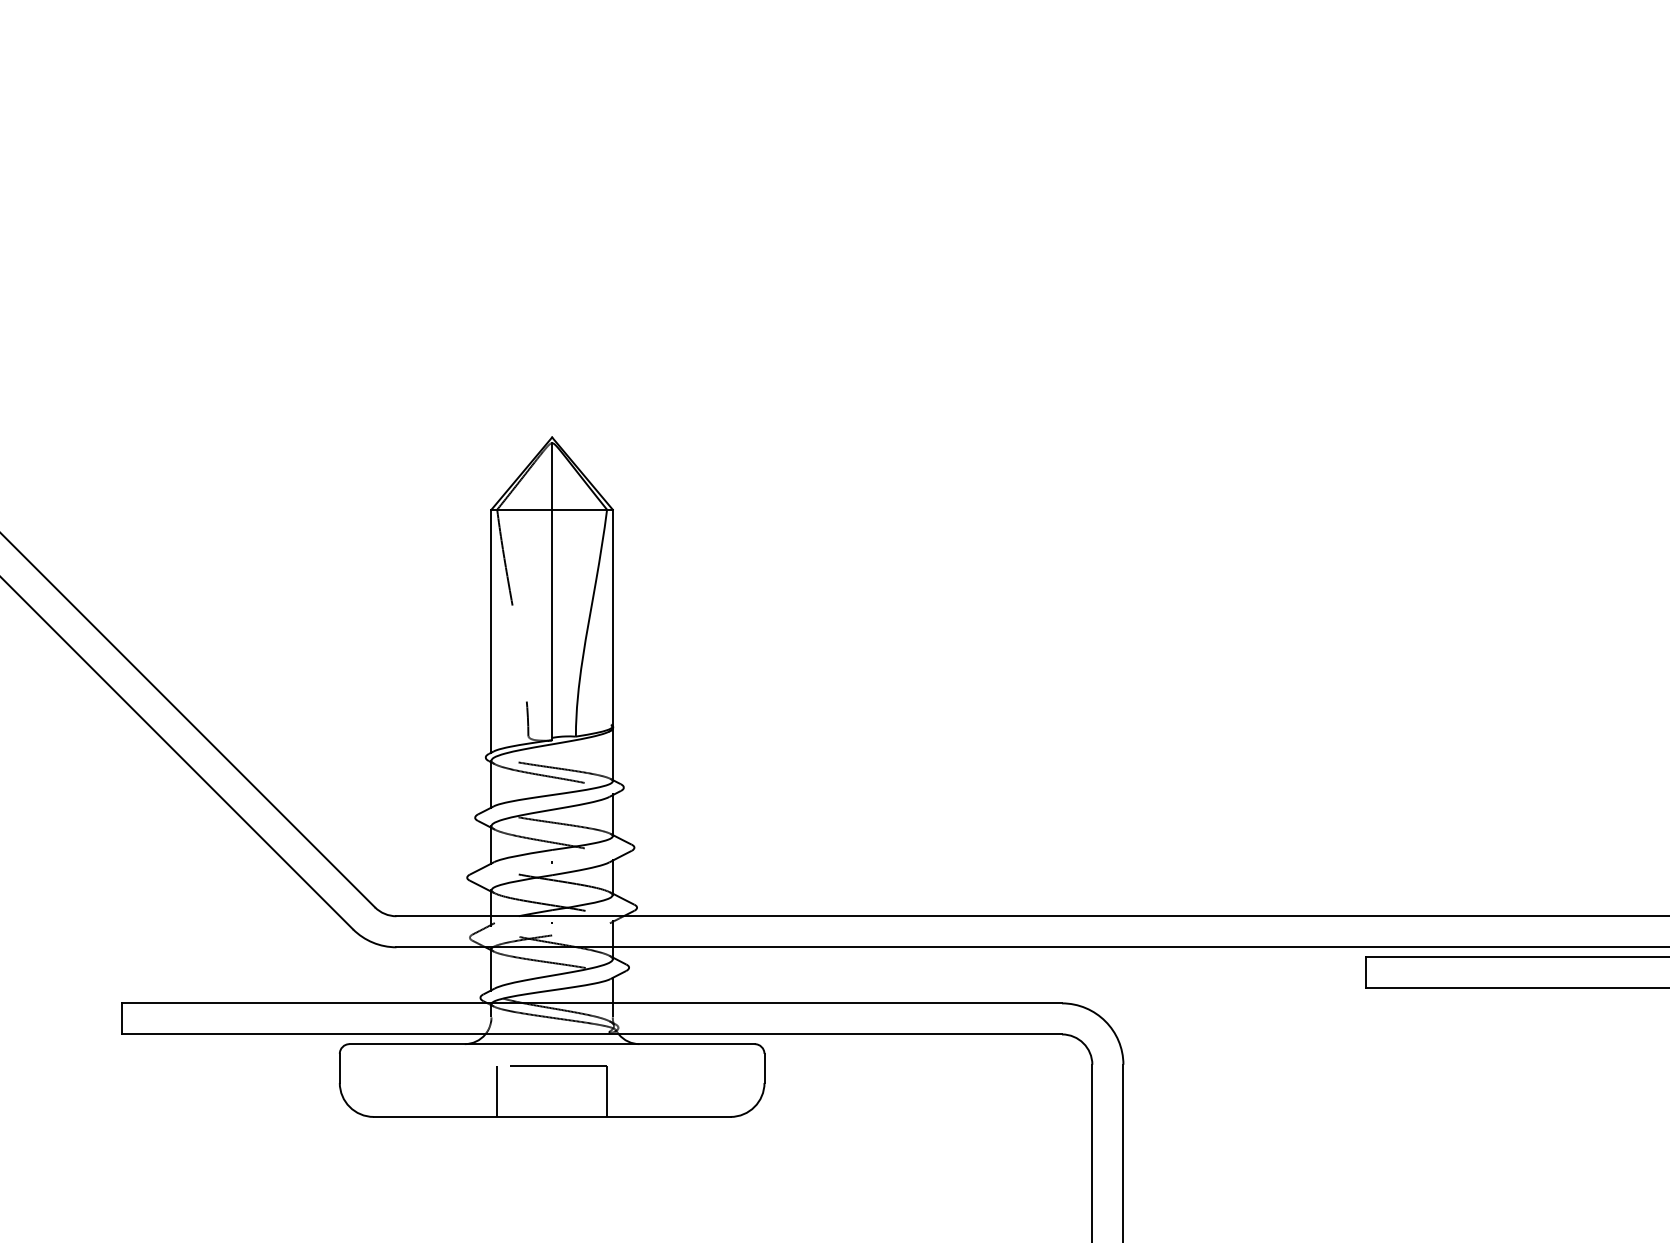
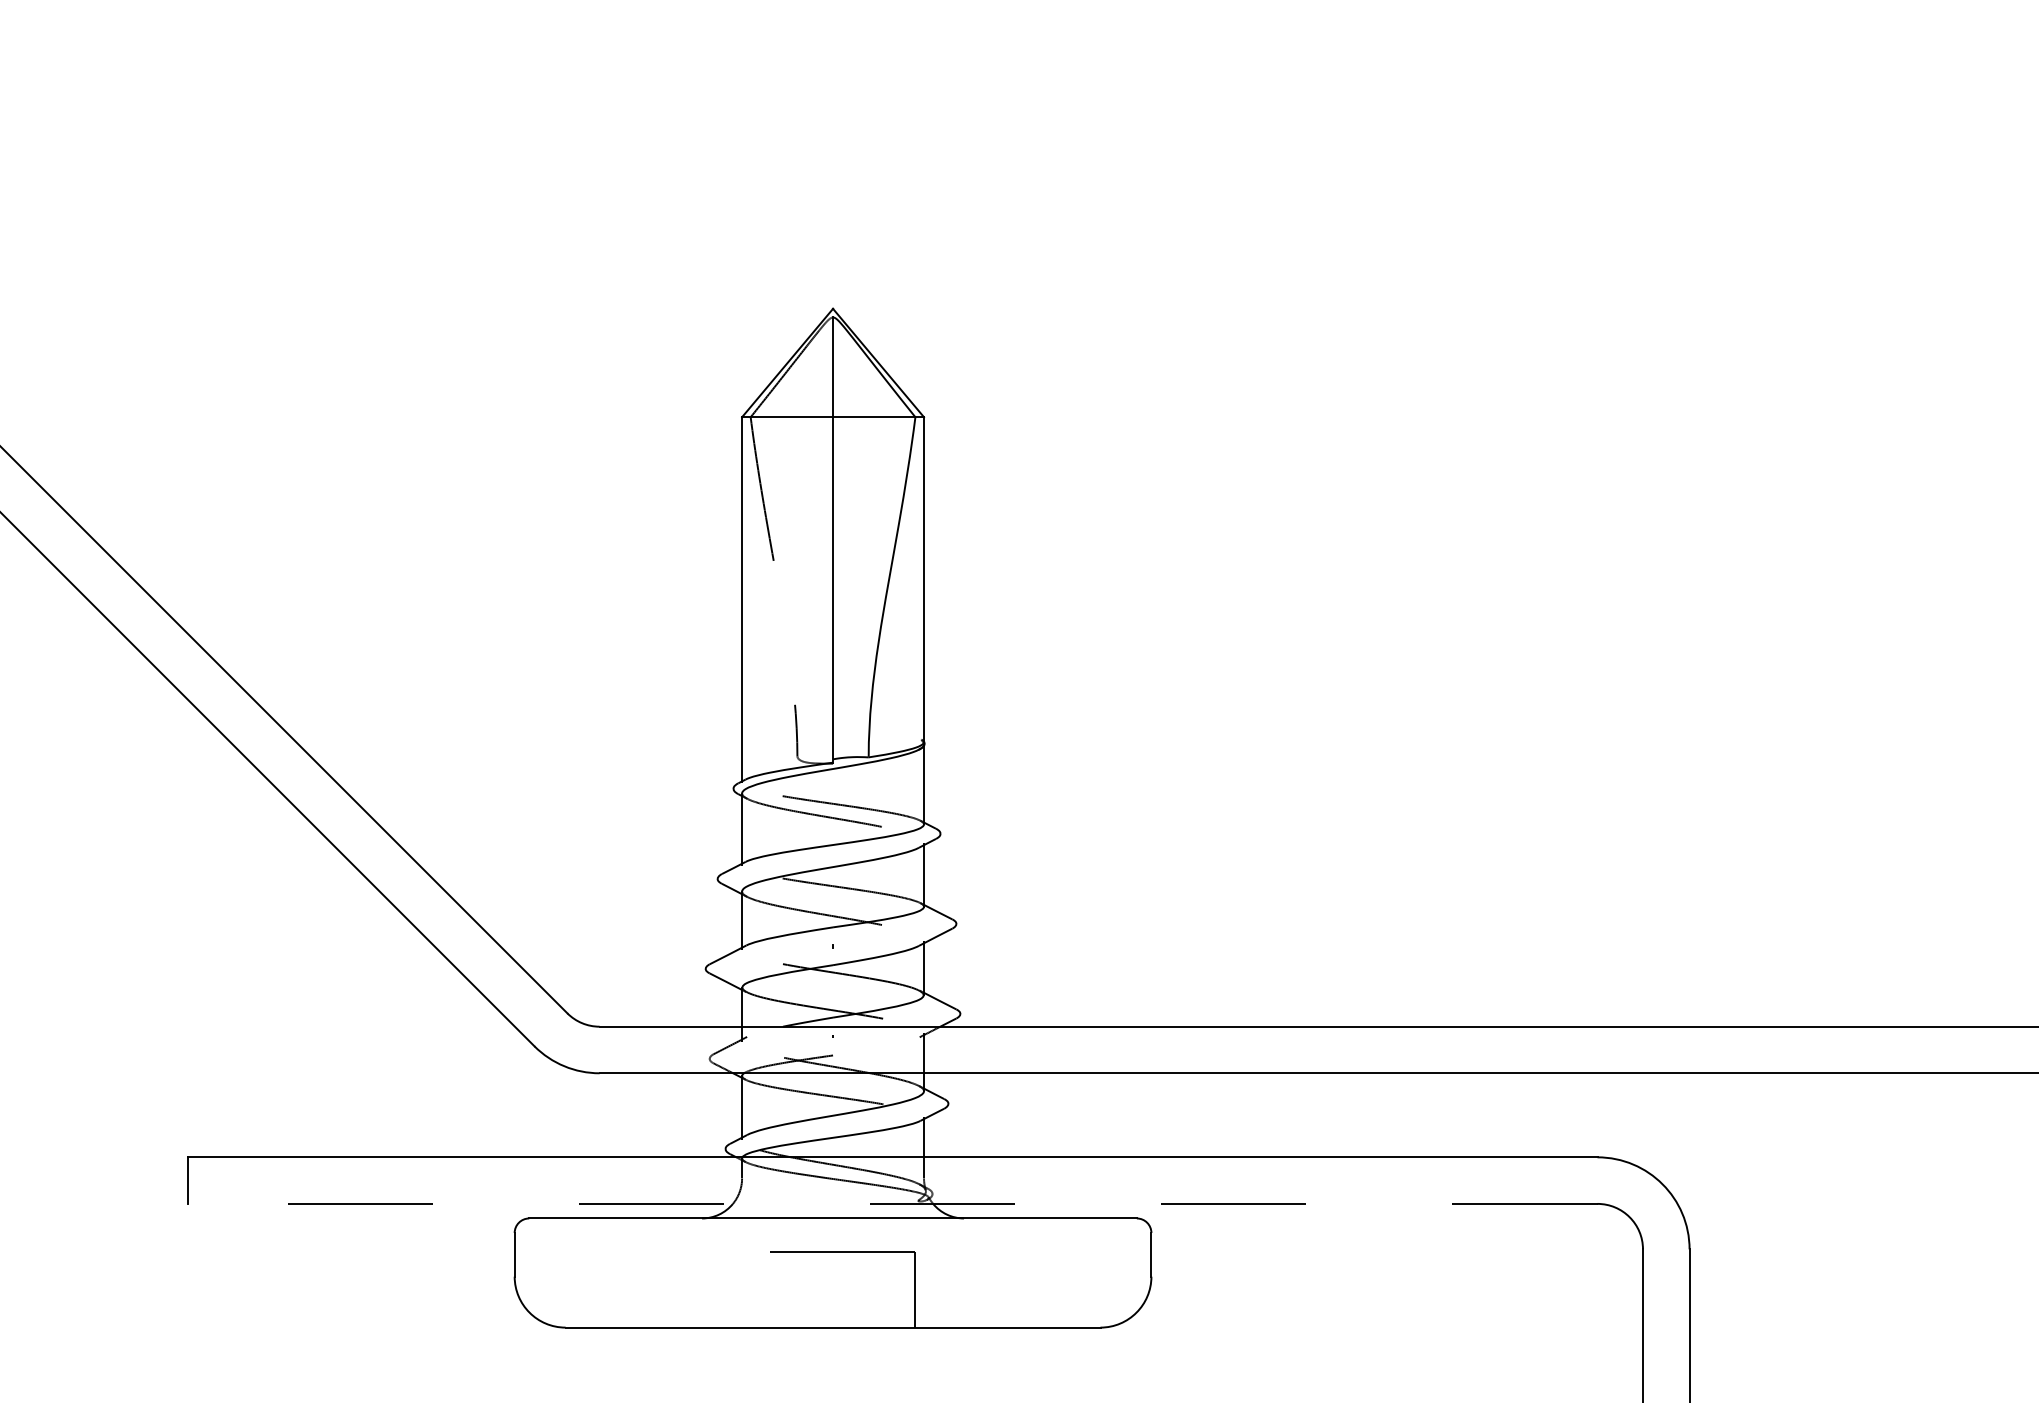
line: (591, 1034) -> (892, 1204), solid -> dashed
line: (497, 1091) -> (751, 1289), removed

